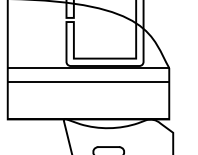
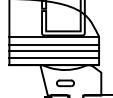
line: (88, 94) -> (54, 51), added
line: (88, 107) -> (54, 58), added

